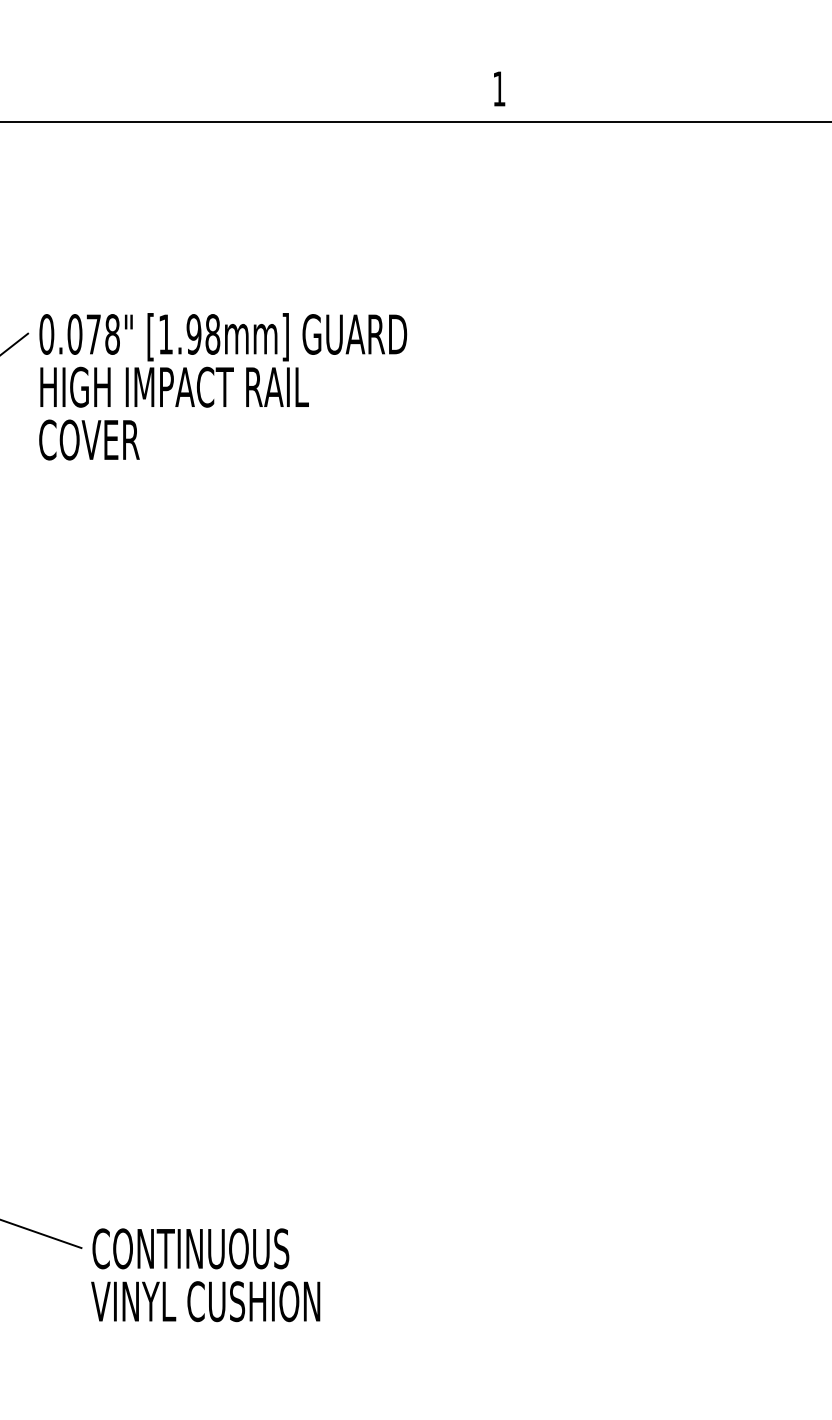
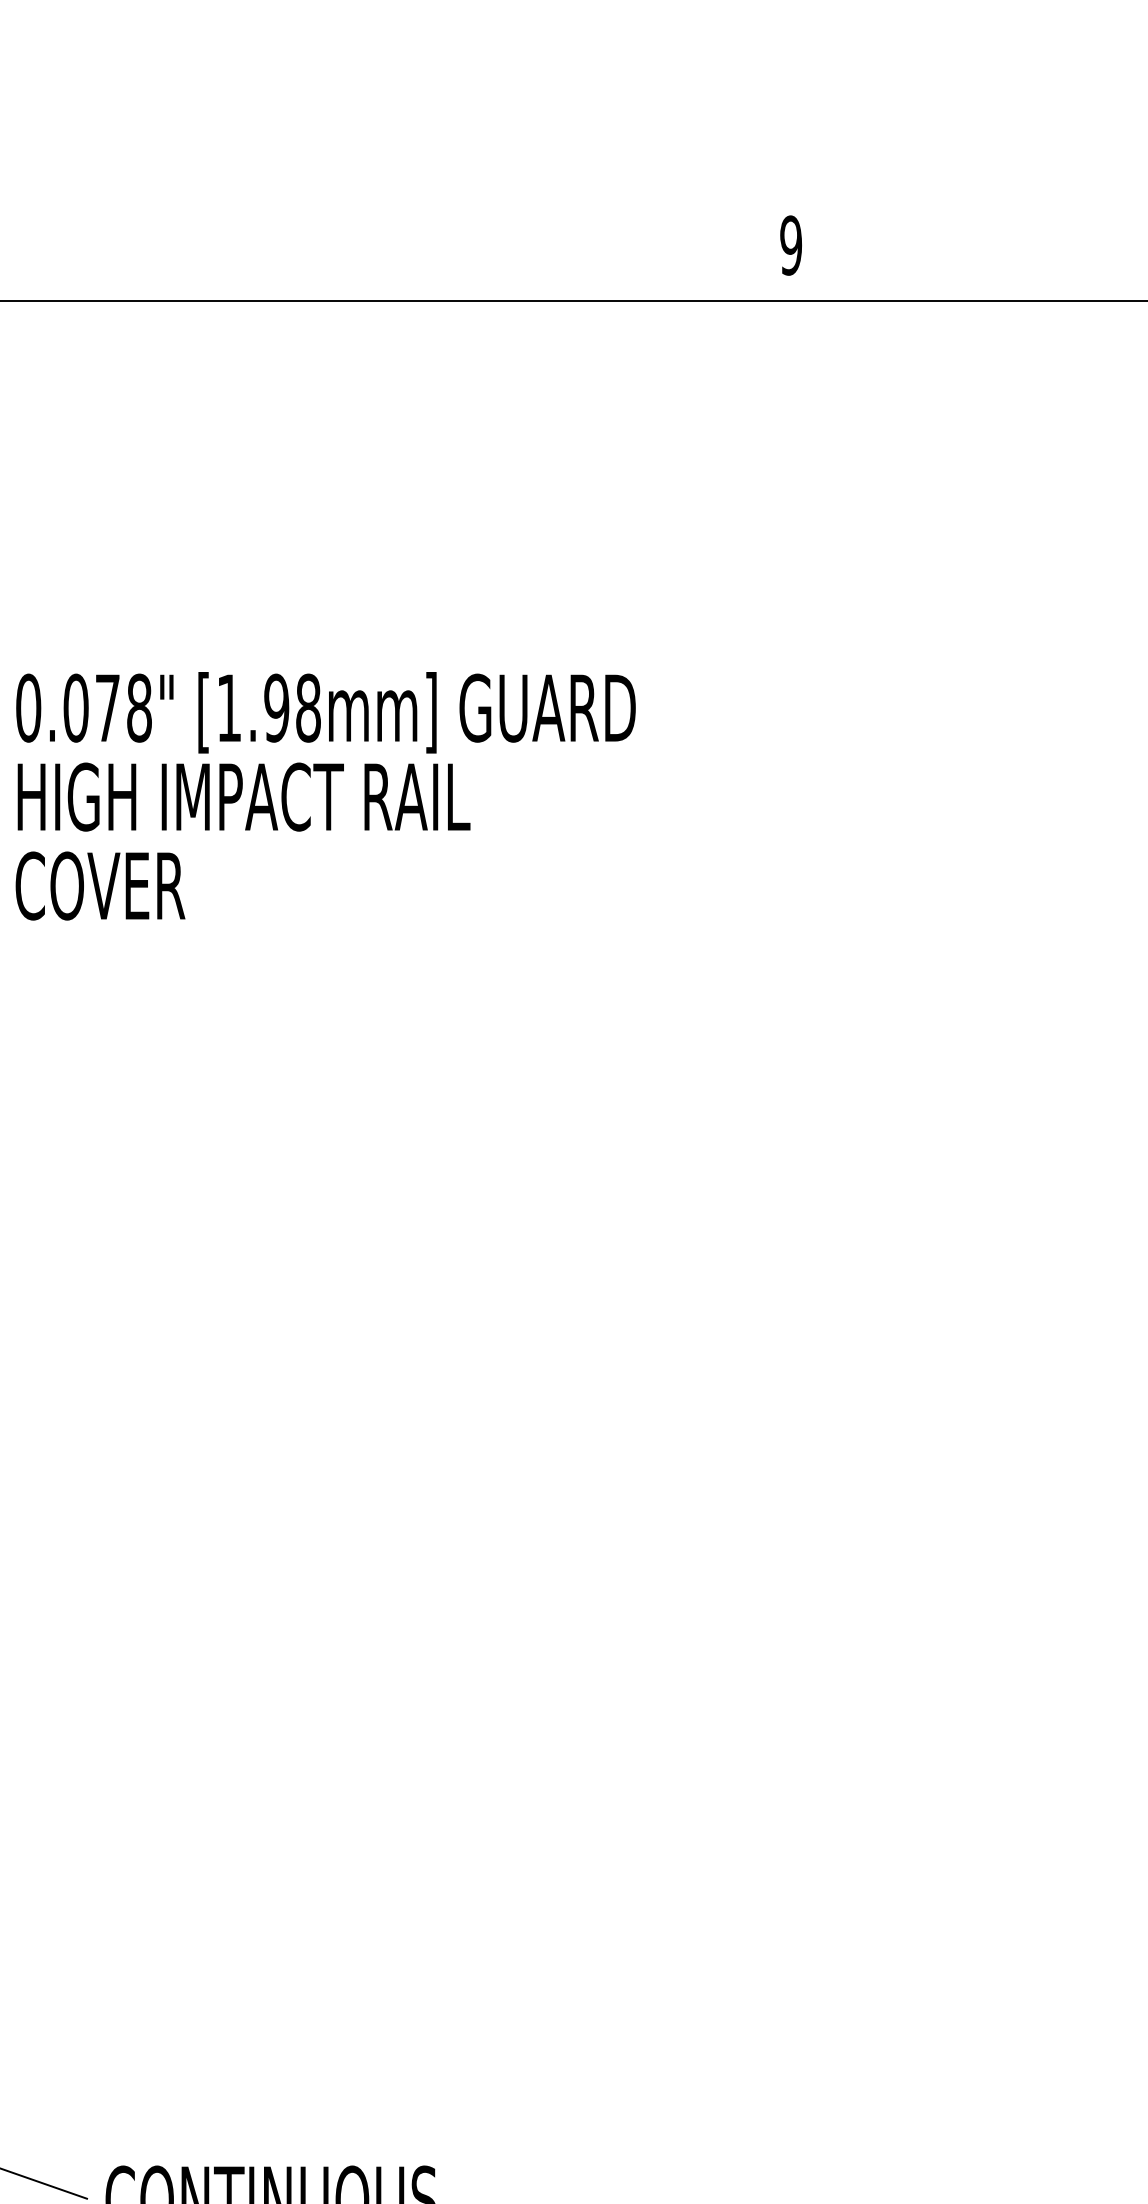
text: (498, 88) -> (789, 244), 1 -> 9
text: (223, 386) -> (326, 795), moved

